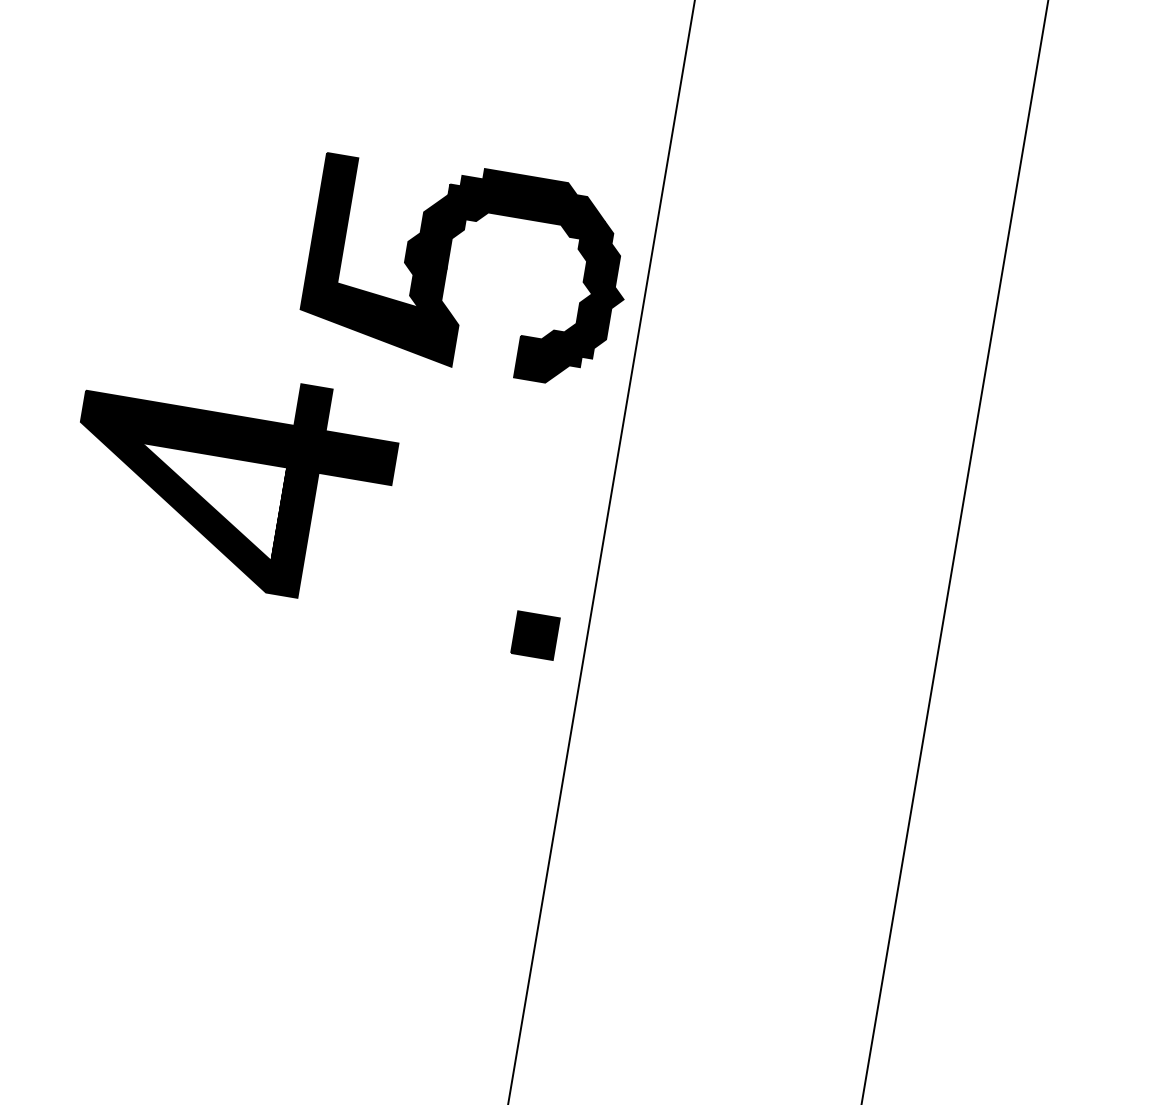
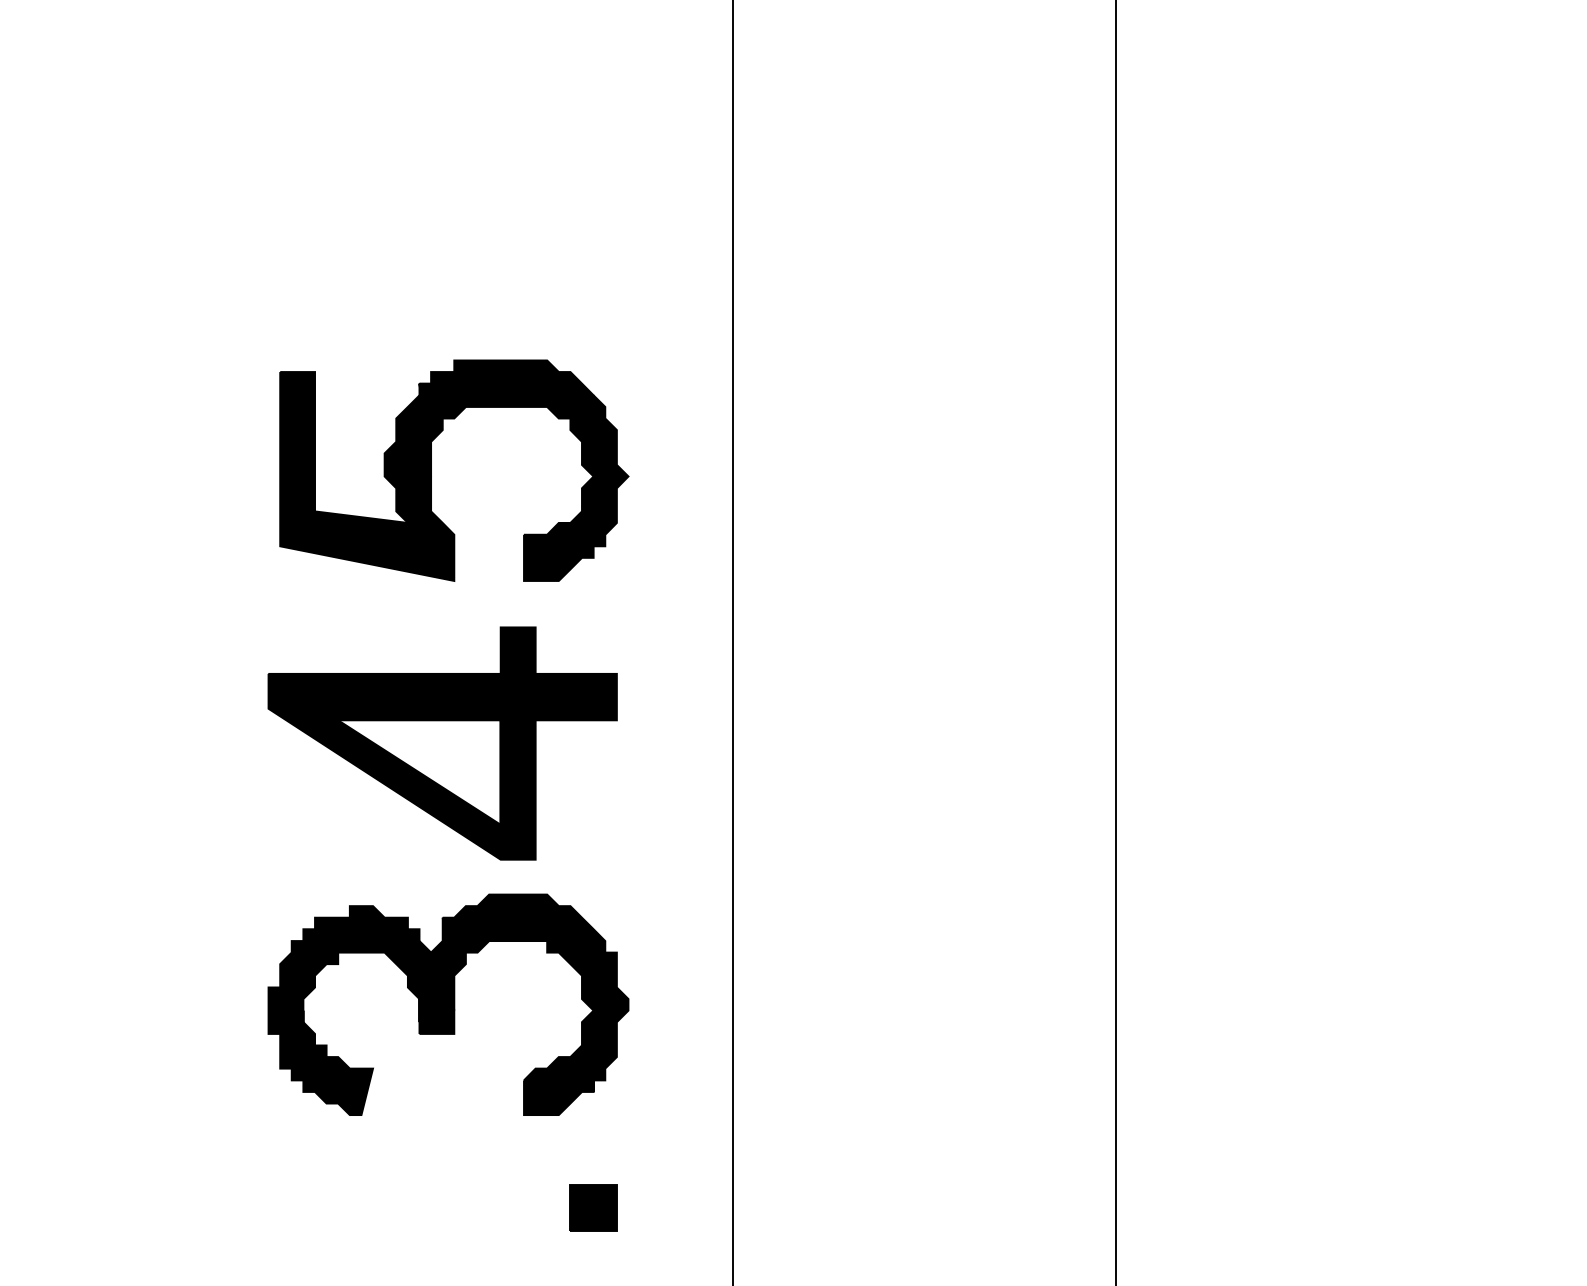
part: (447, 264) -> (431, 470), moved
part: (231, 479) -> (442, 743), moved
part: (535, 635) -> (593, 1207), moved
part: (308, 733) -> (448, 1004), added

